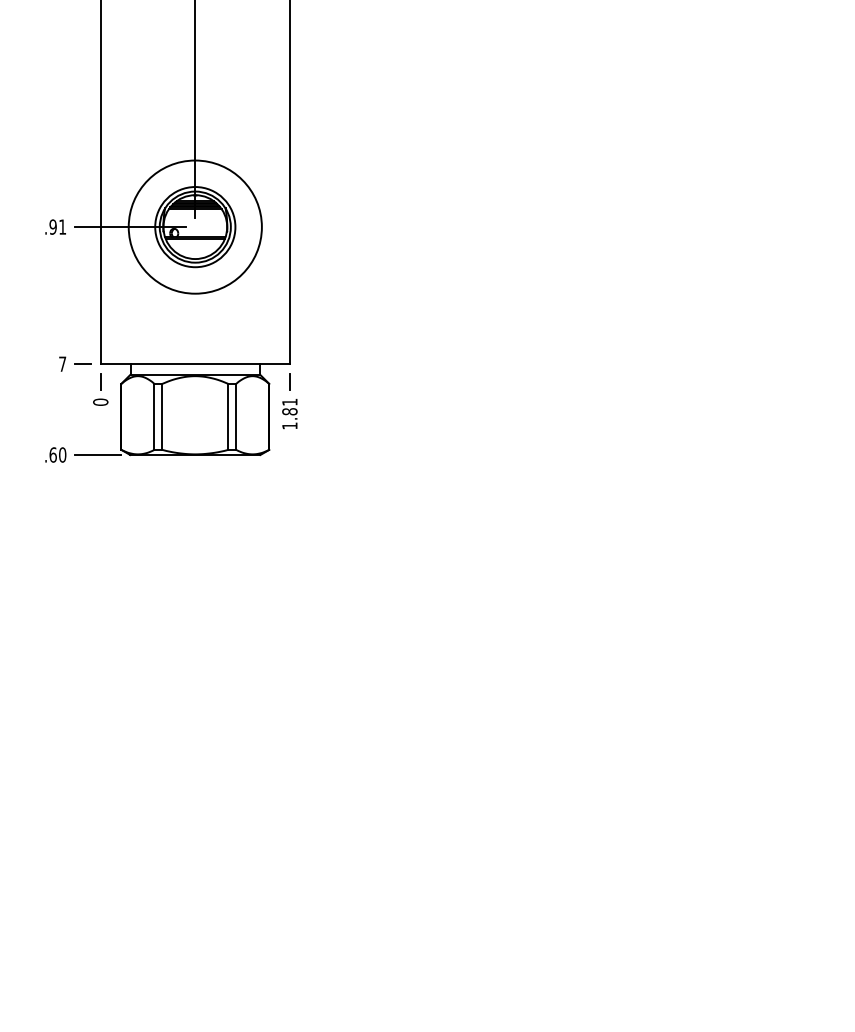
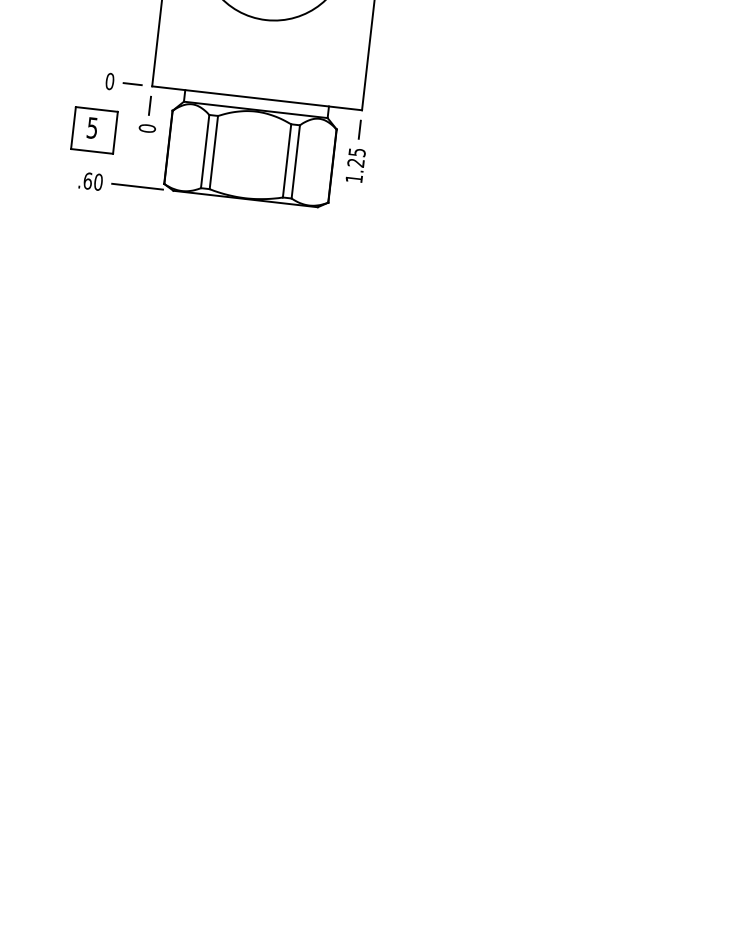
text: (62, 363) -> (109, 80), 7 -> 0
text: (289, 406) -> (356, 157), 1.81 -> 1.25
part: (53, 408) -> (94, 129), added

